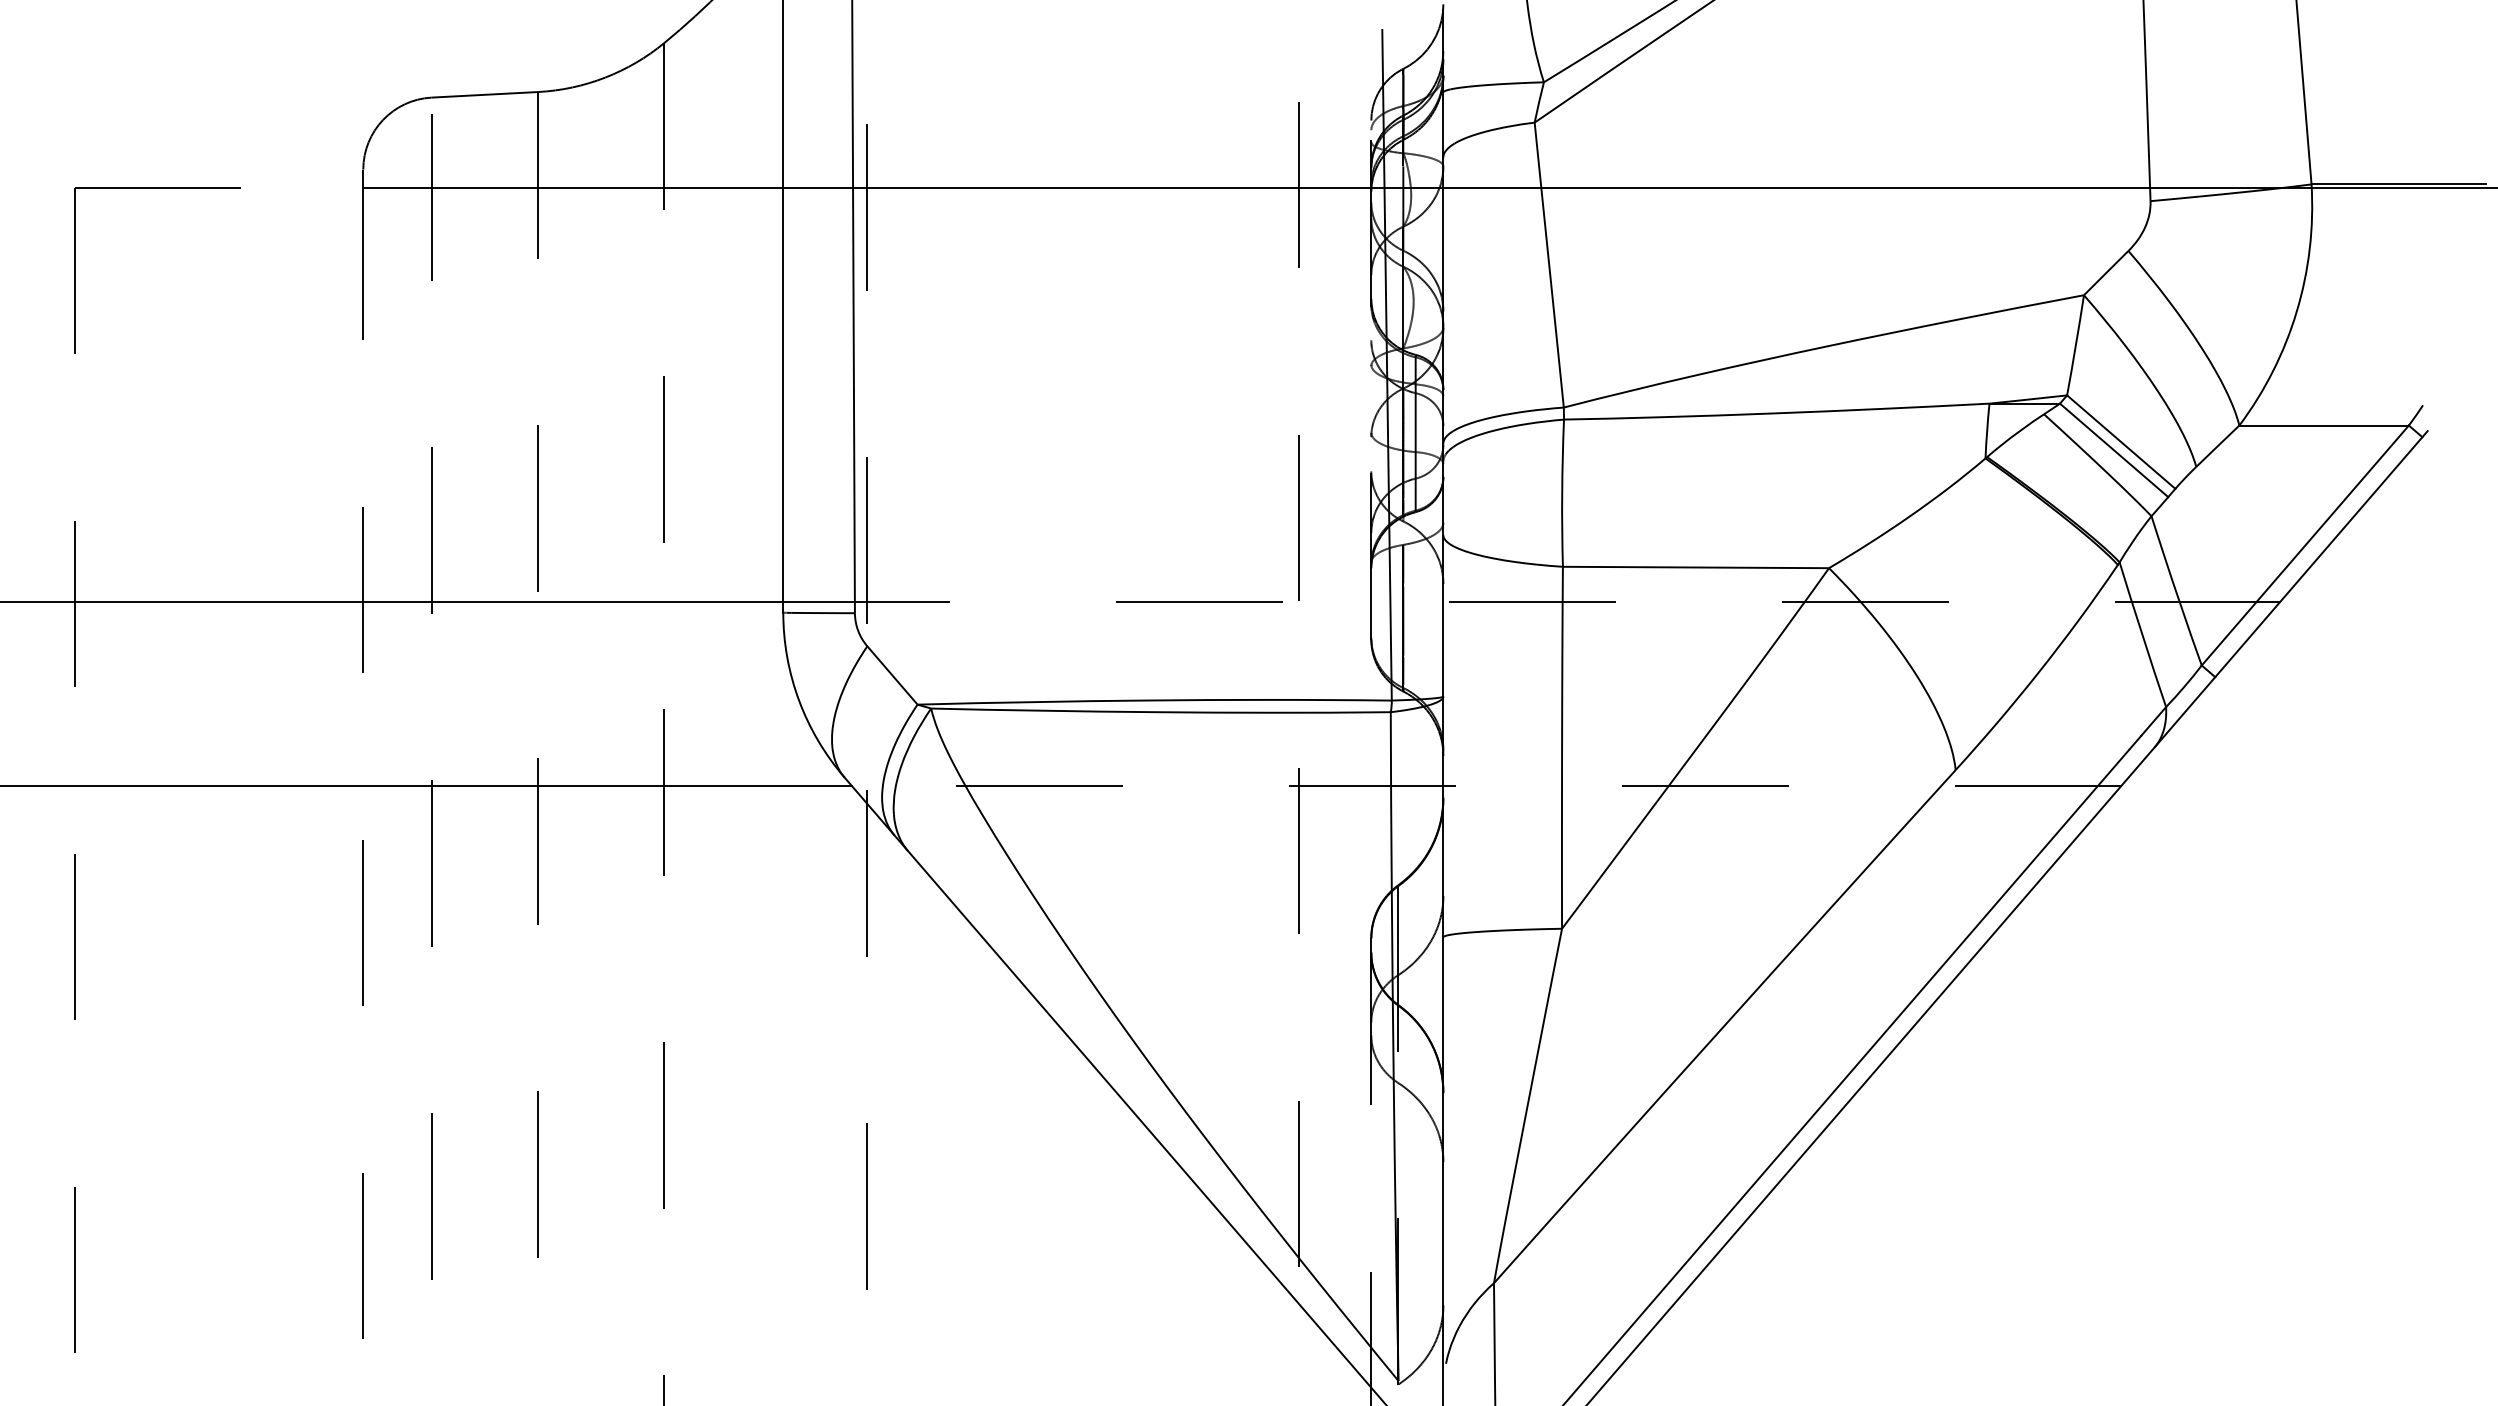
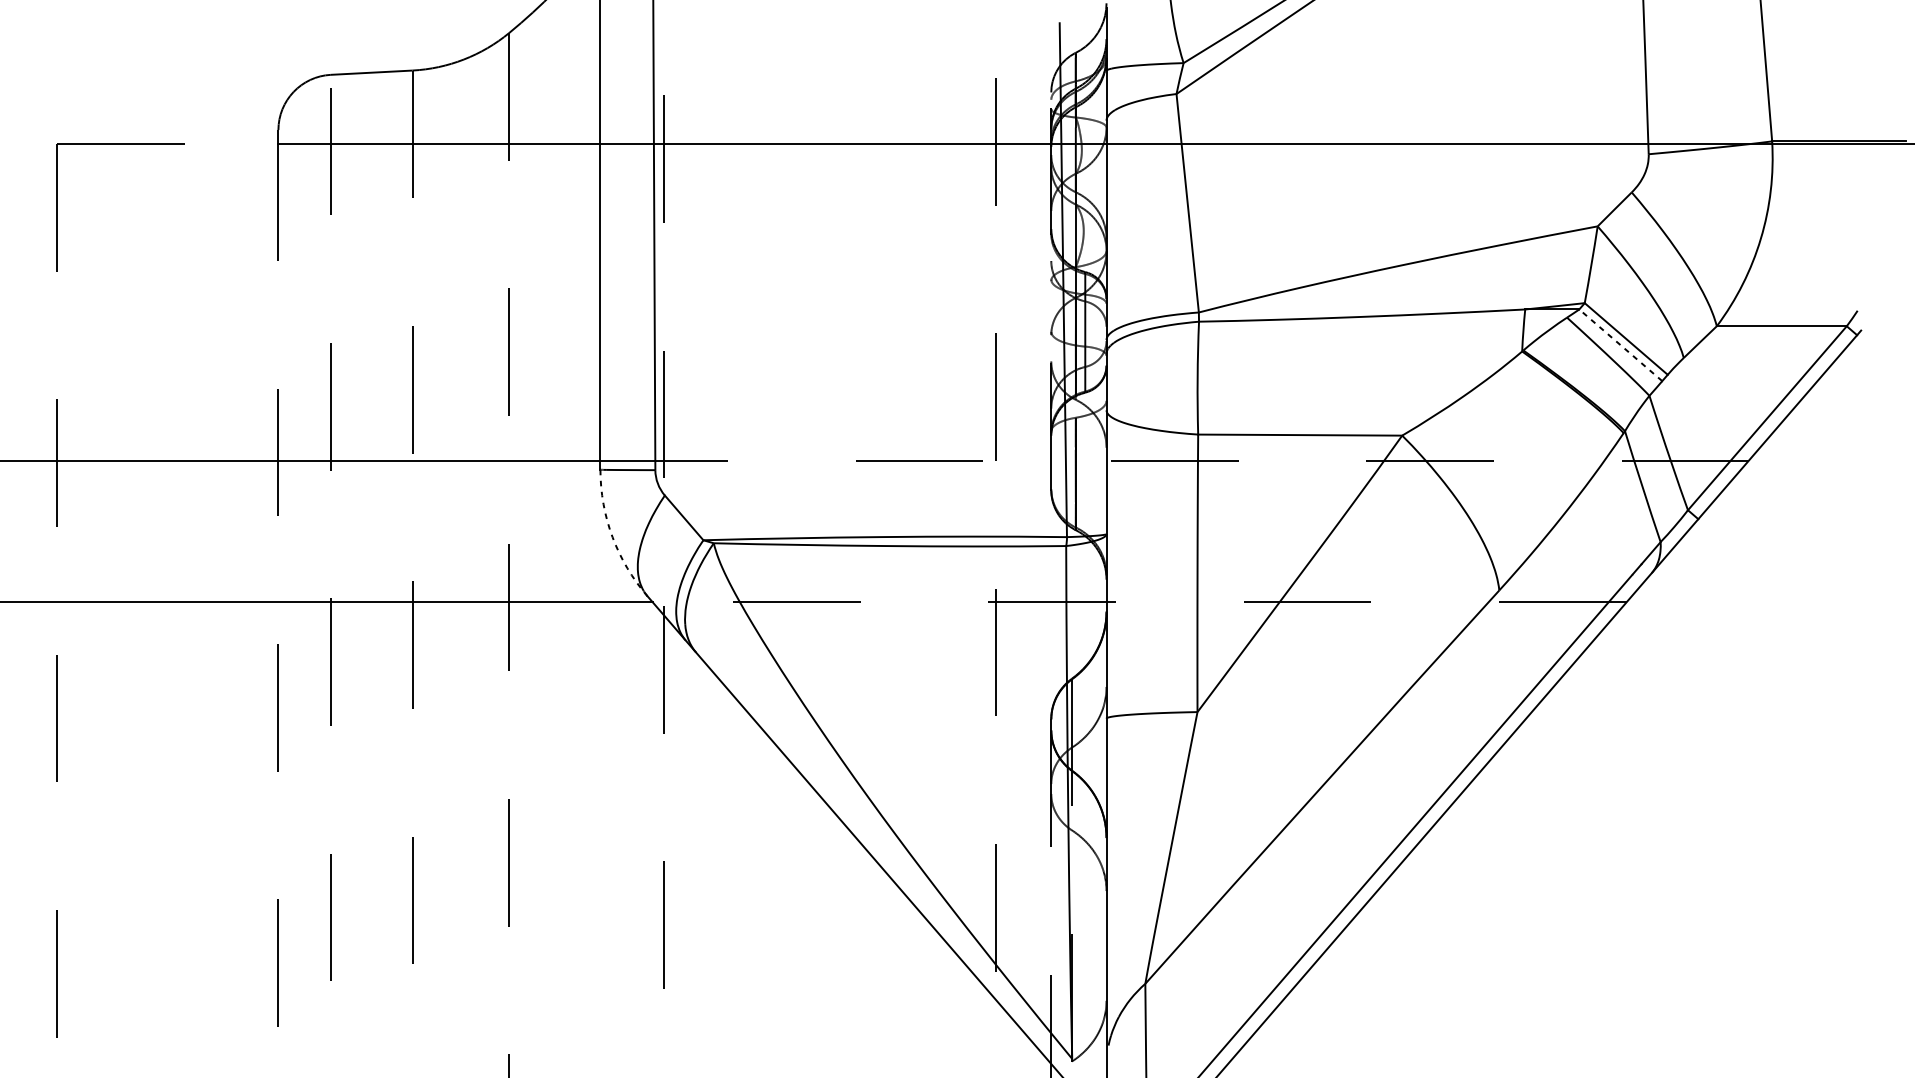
line: (2114, 450) -> (1621, 345), solid -> dashed
arc: (799, 700) -> (612, 537), solid -> dashed

